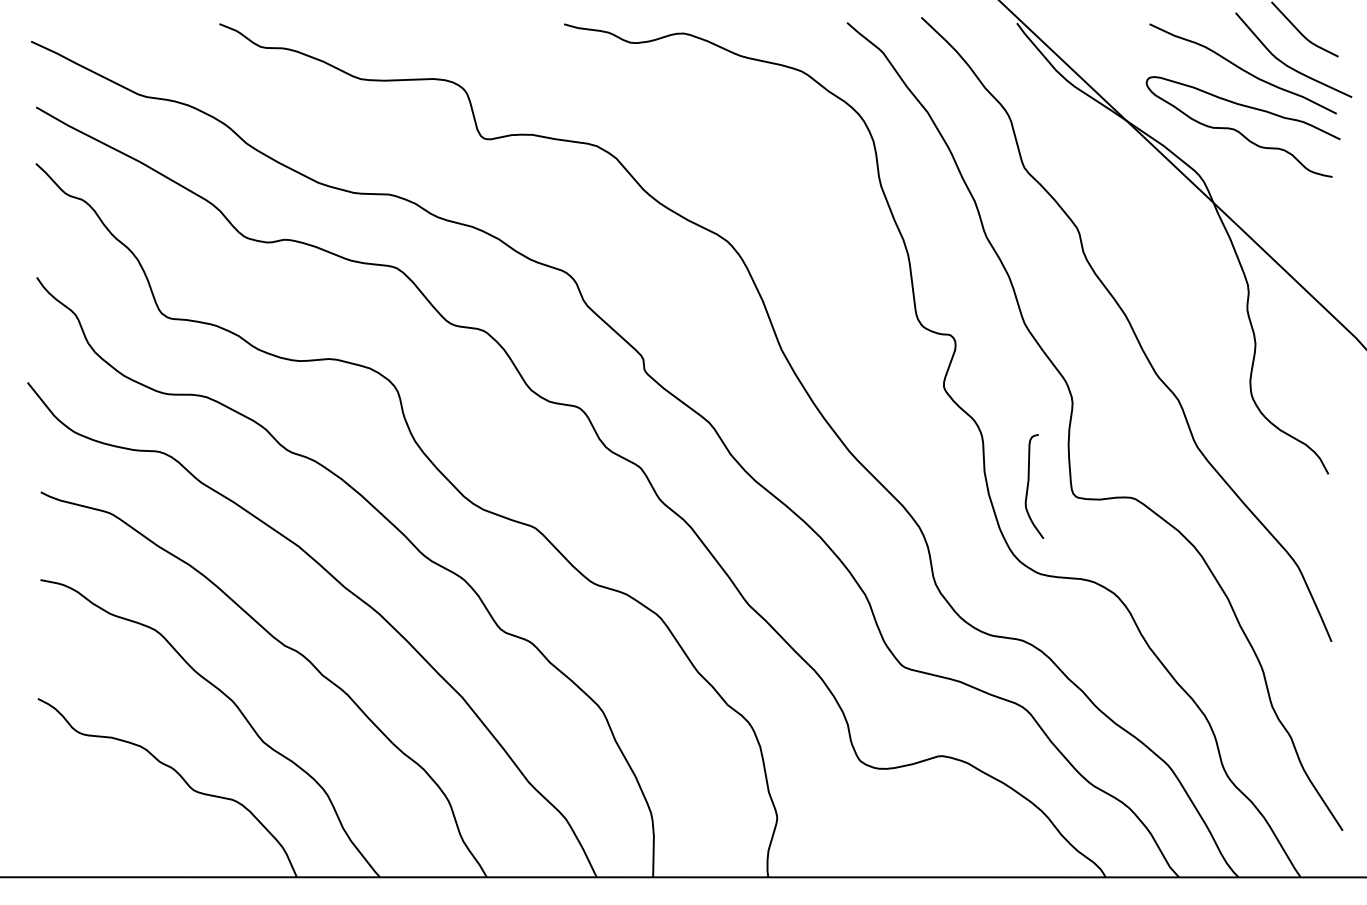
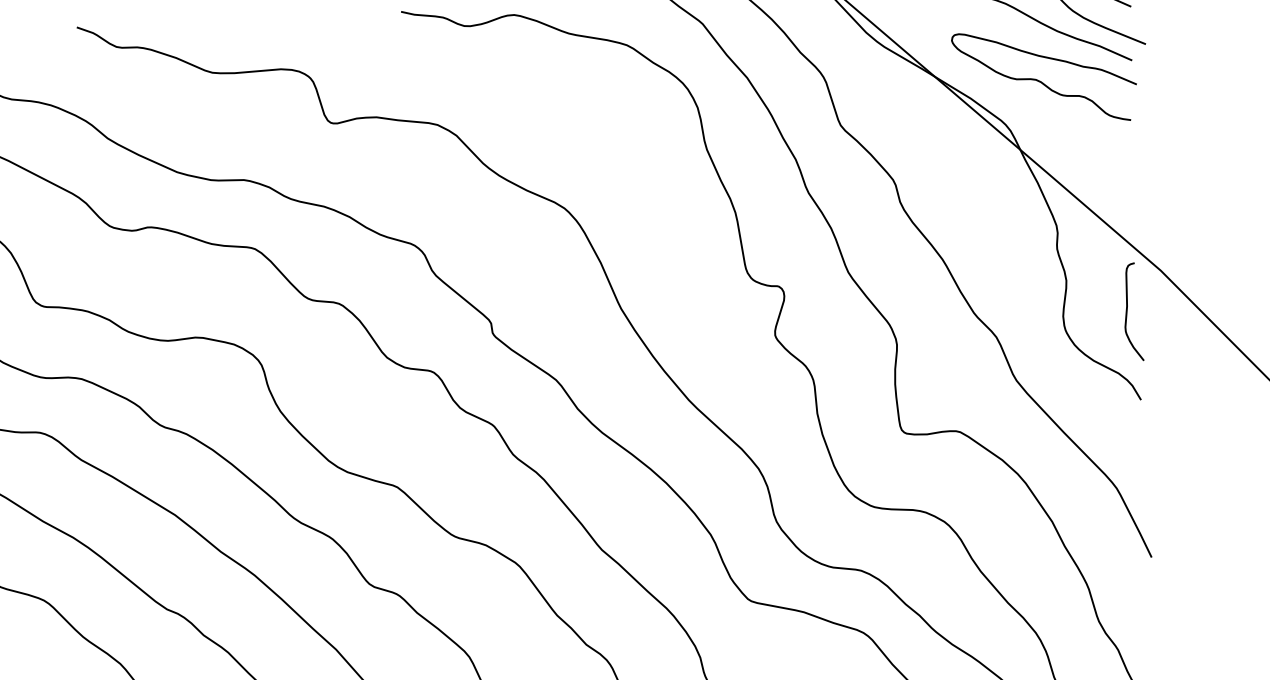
curve: (1028, 486) -> (1127, 312), moved

